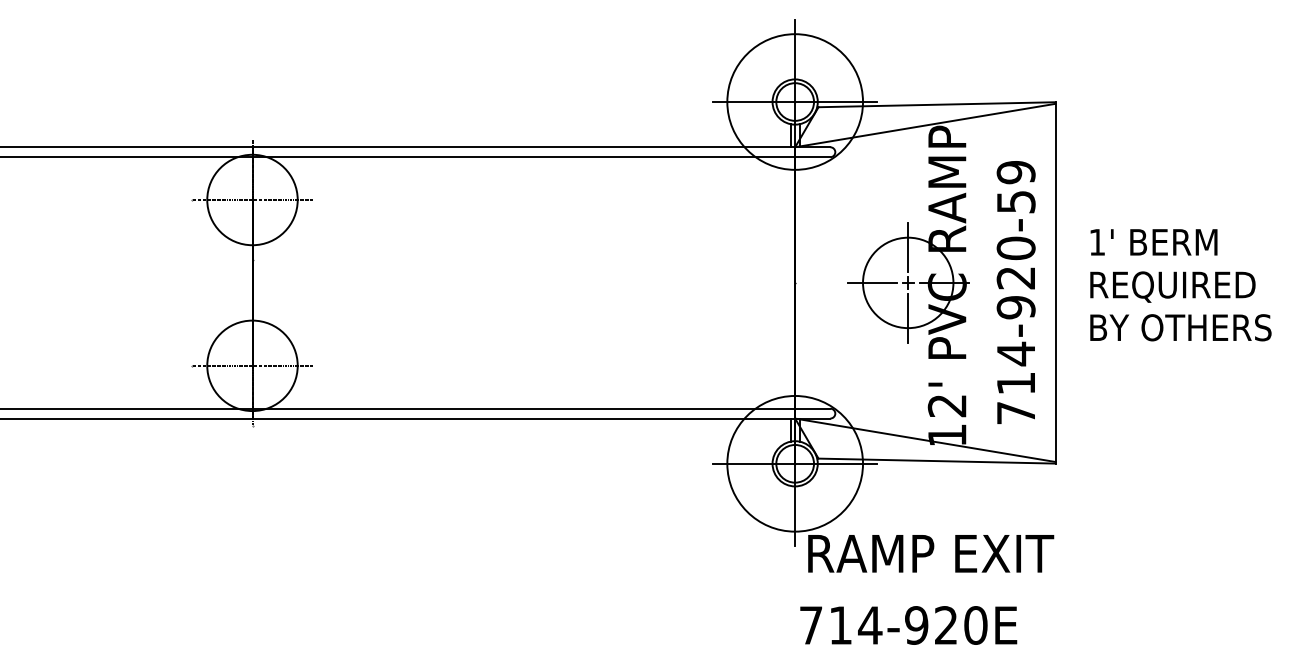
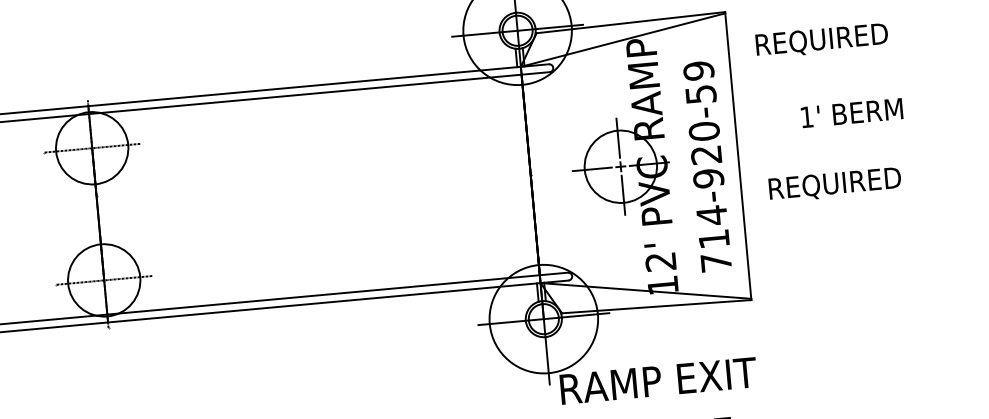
text: (1153, 242) -> (851, 113), moved
text: (1172, 286) -> (821, 40), moved
text: (1182, 329) -> (842, 183), BY OTHERS -> REQUIRED

